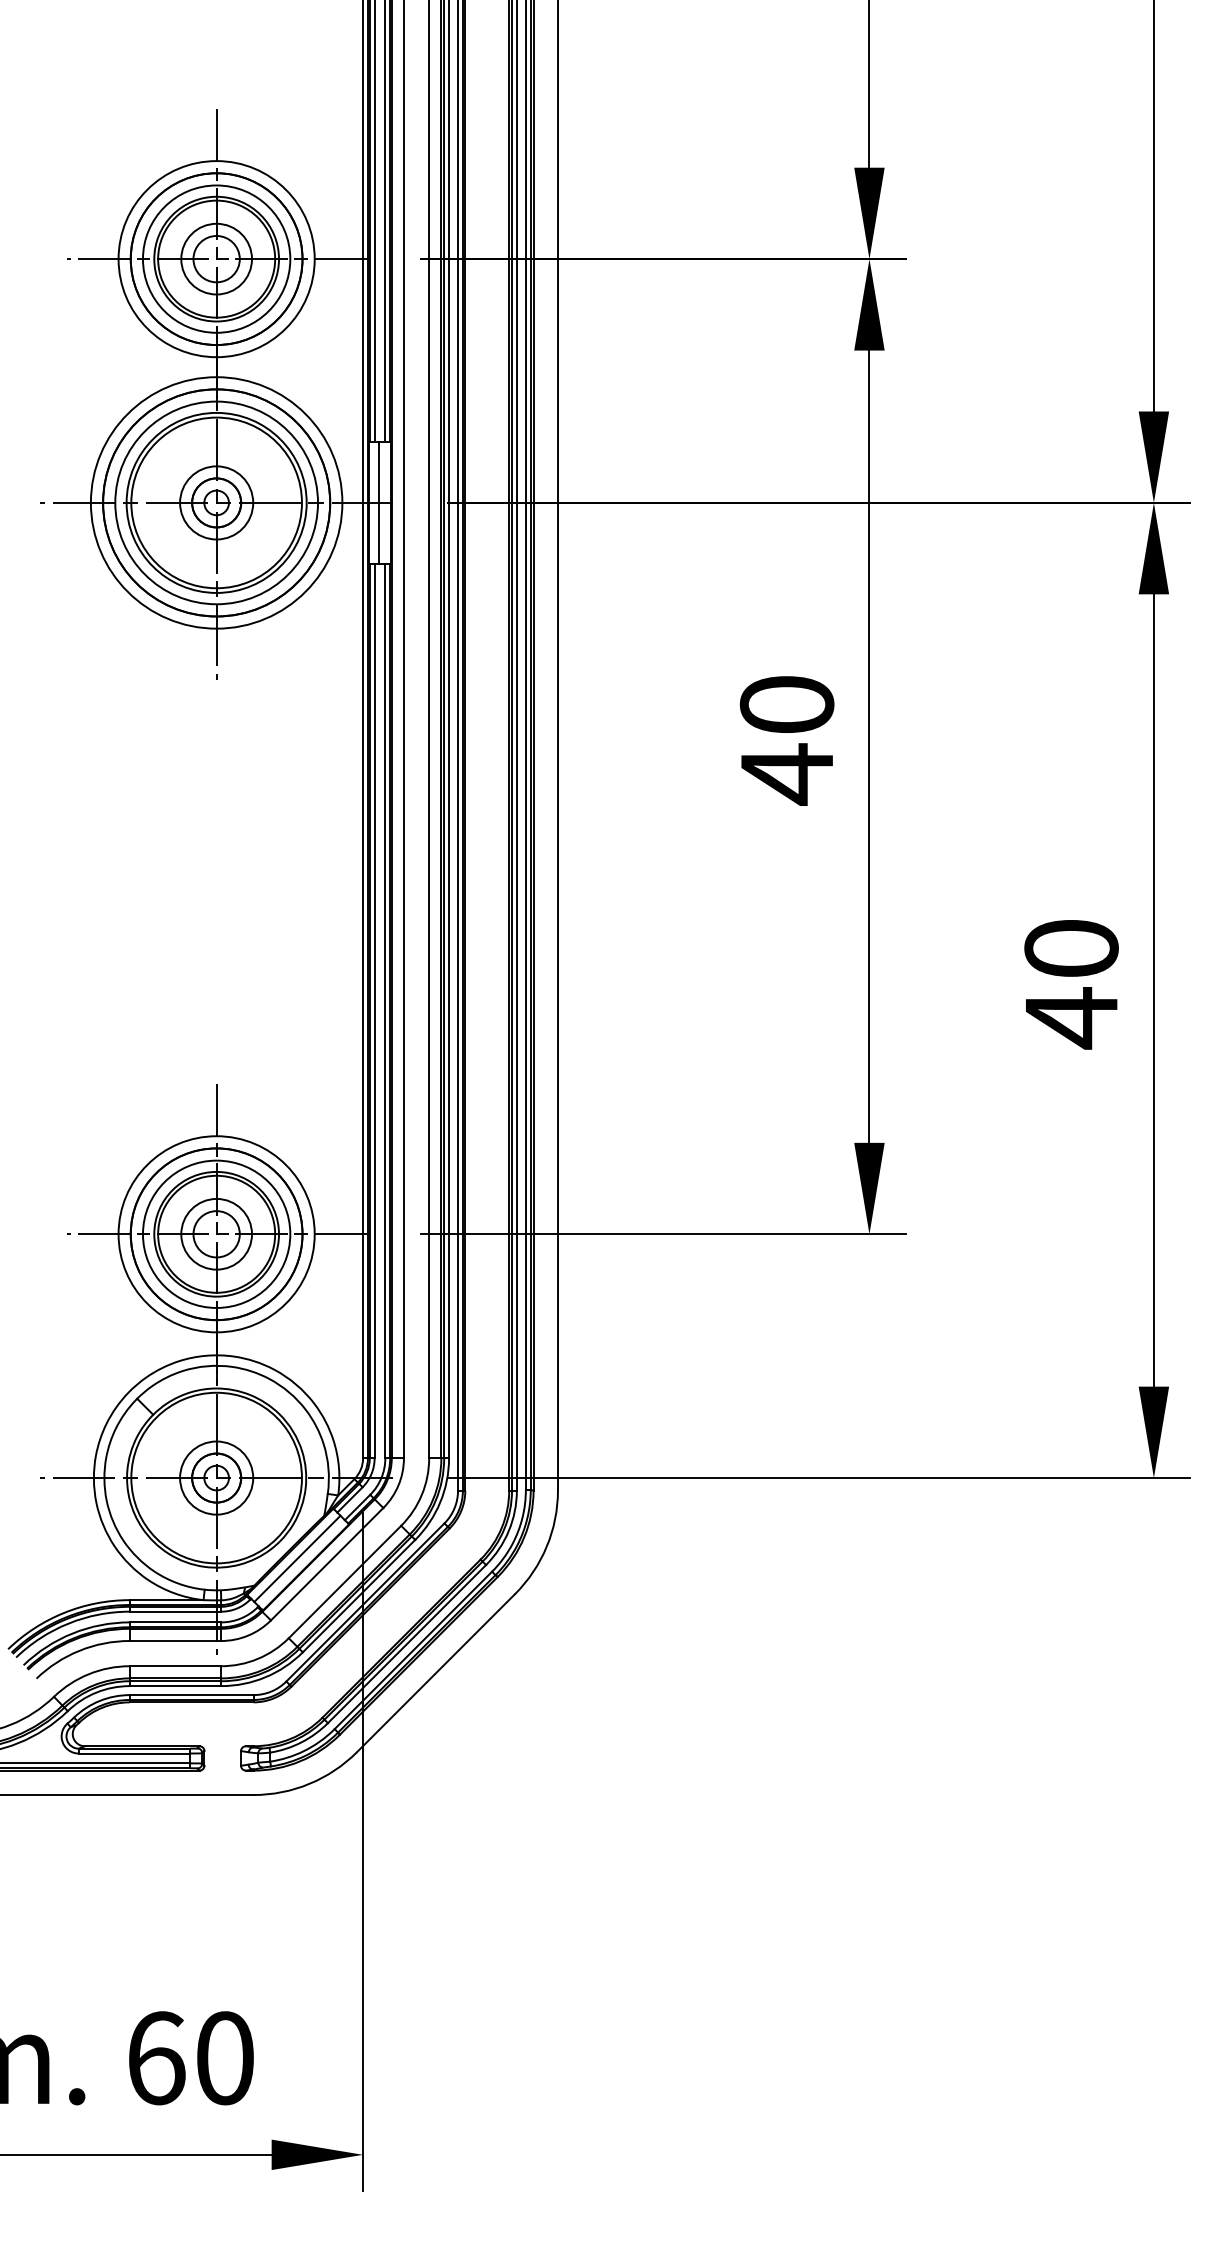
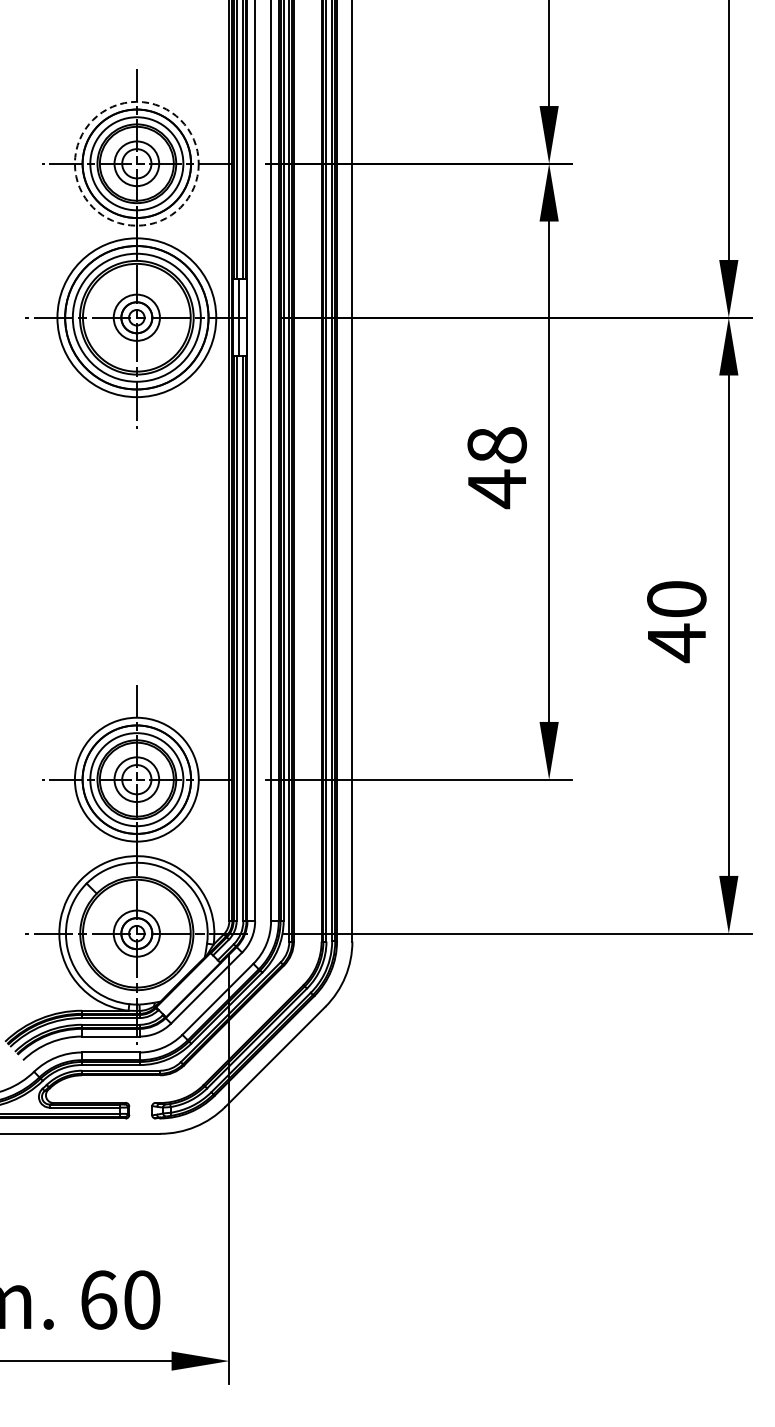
circle: (216, 258) -> (136, 163), solid -> dashed
text: (786, 705) -> (496, 445), 40 -> 48
line: (296, 1558) -> (187, 984), removed

